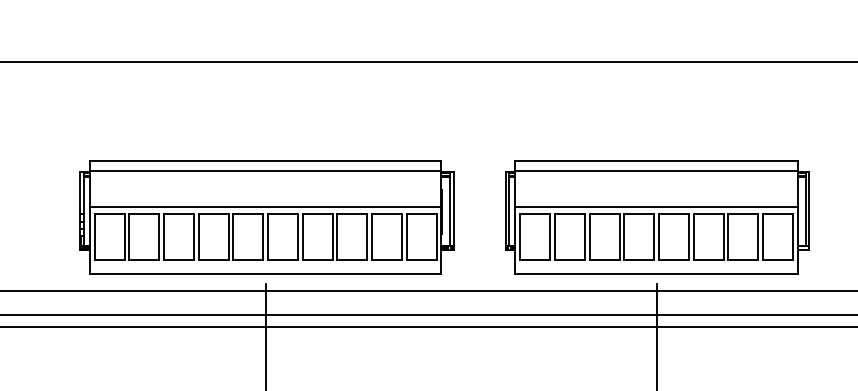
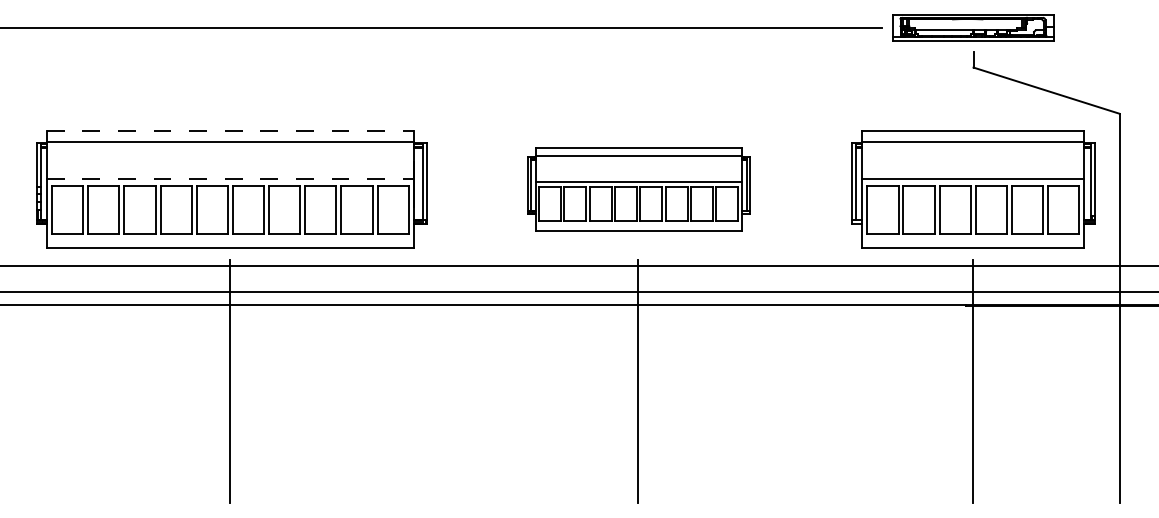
line: (265, 160) -> (230, 130), solid -> dashed
line: (265, 207) -> (230, 179), solid -> dashed
part: (657, 217) -> (639, 189), size x0.7

